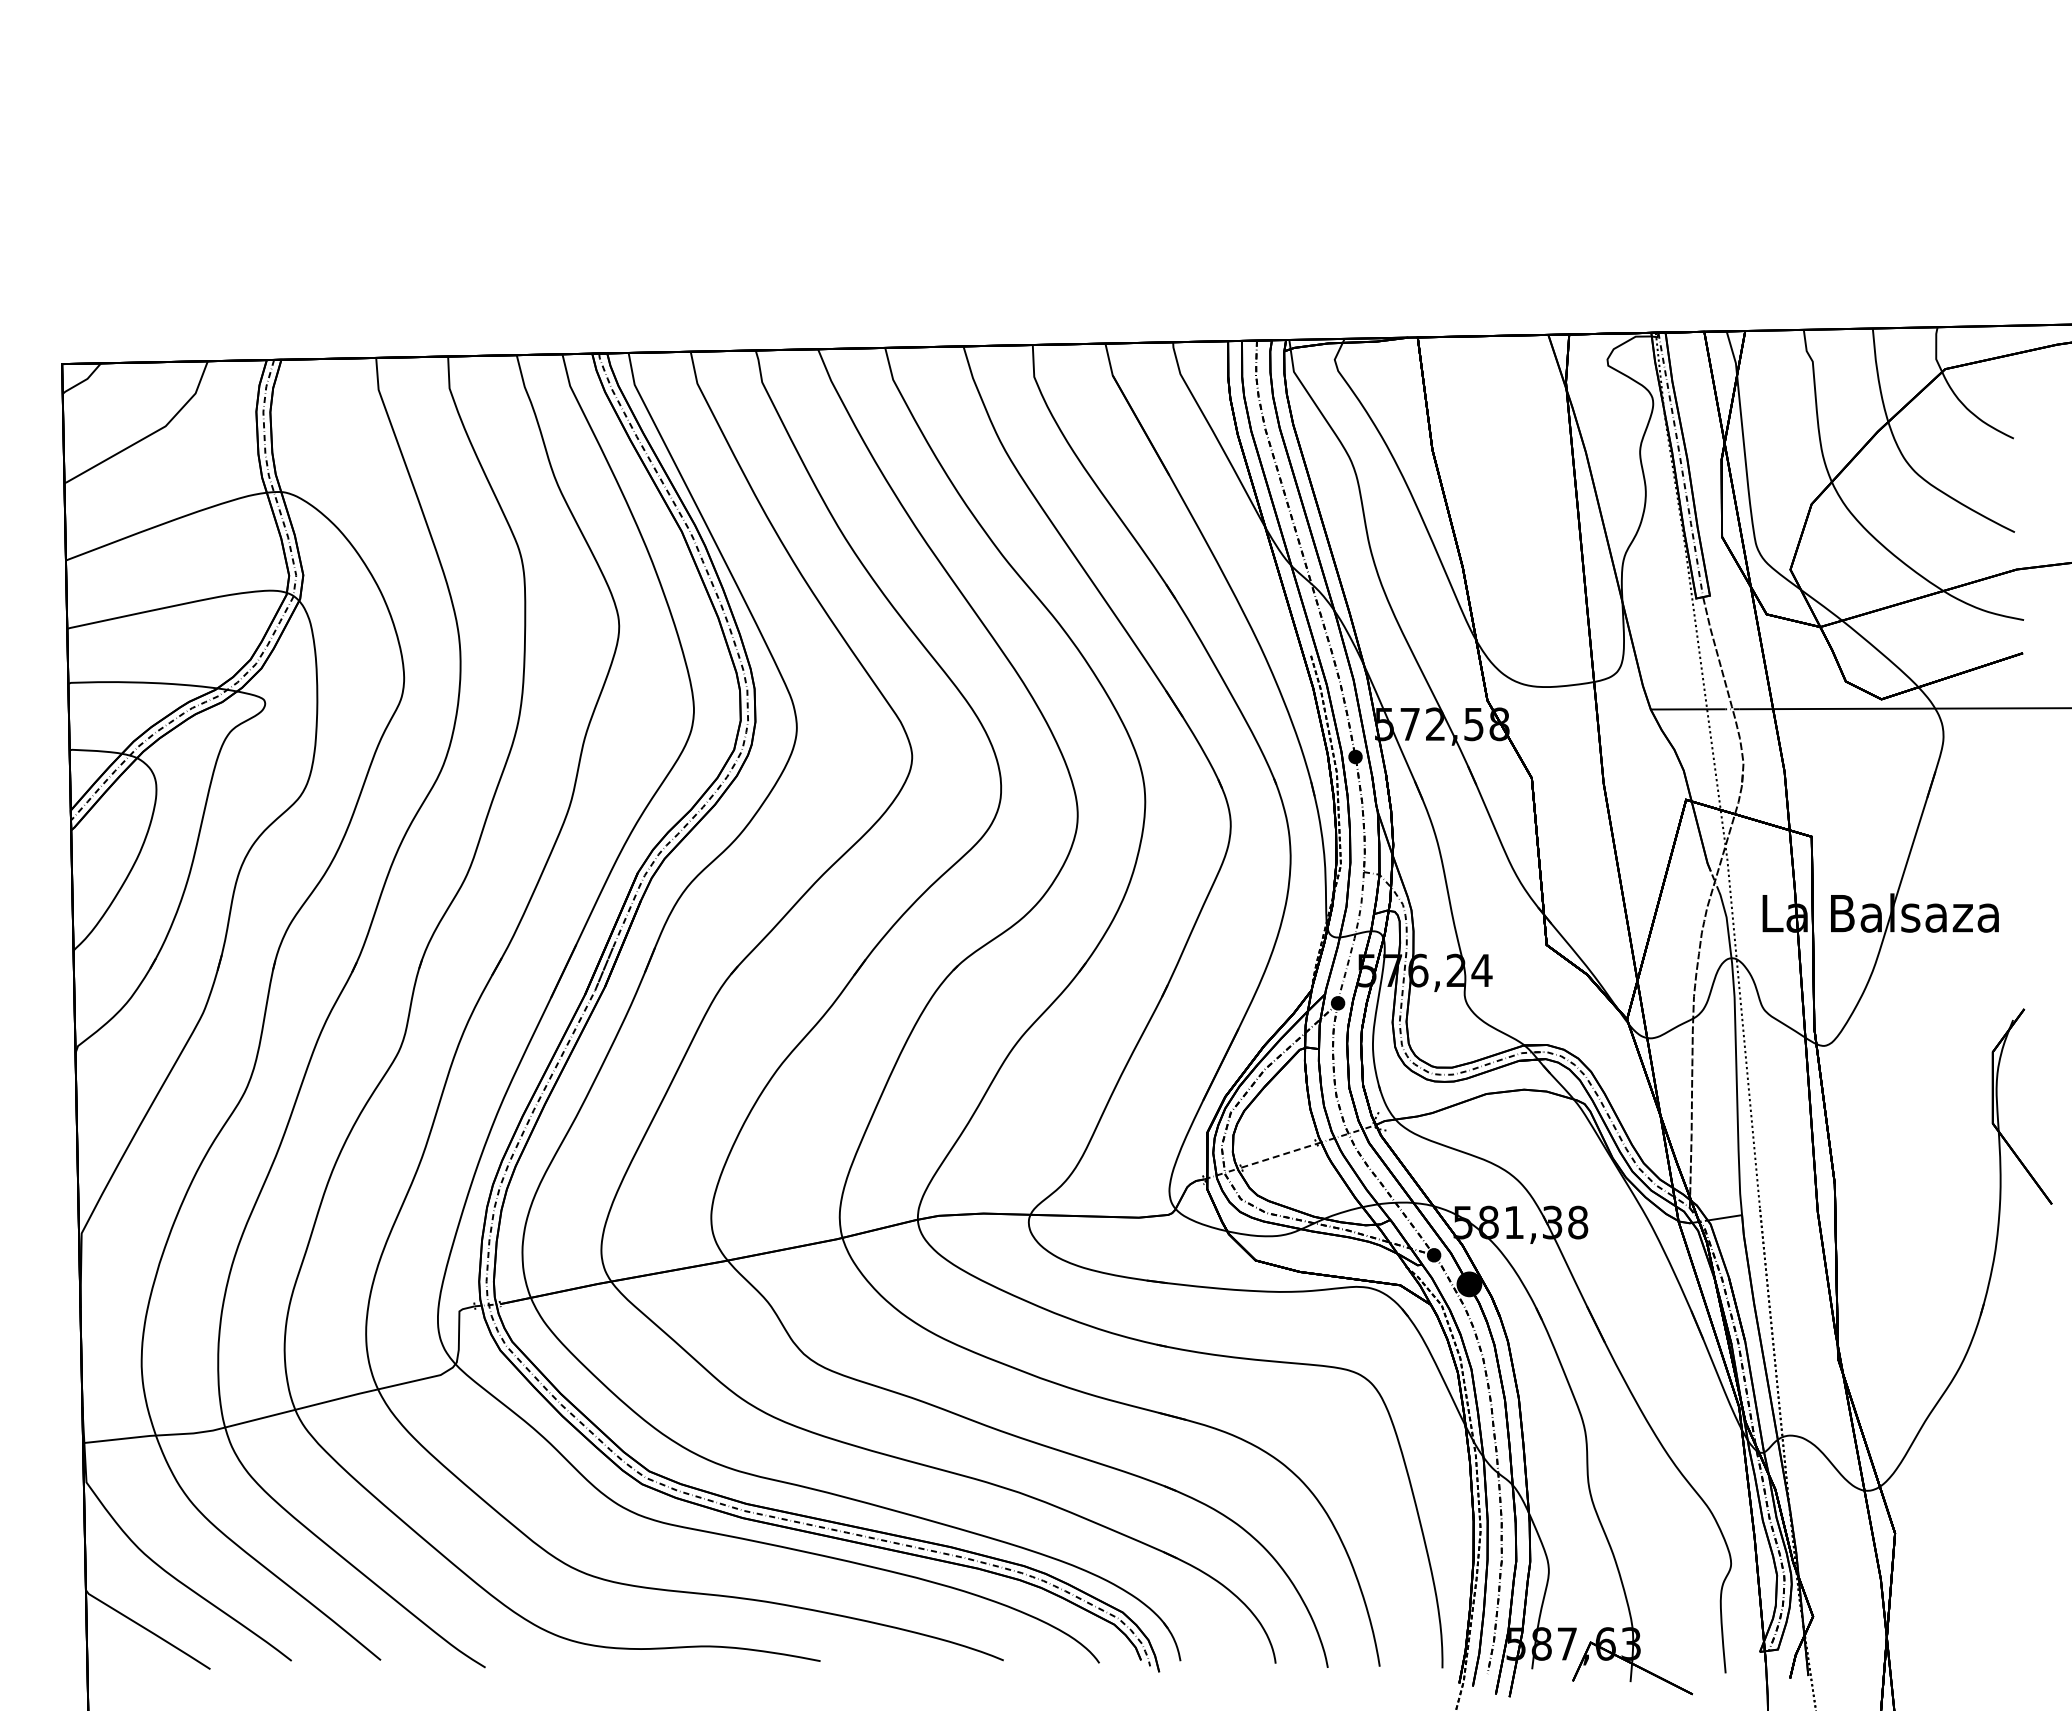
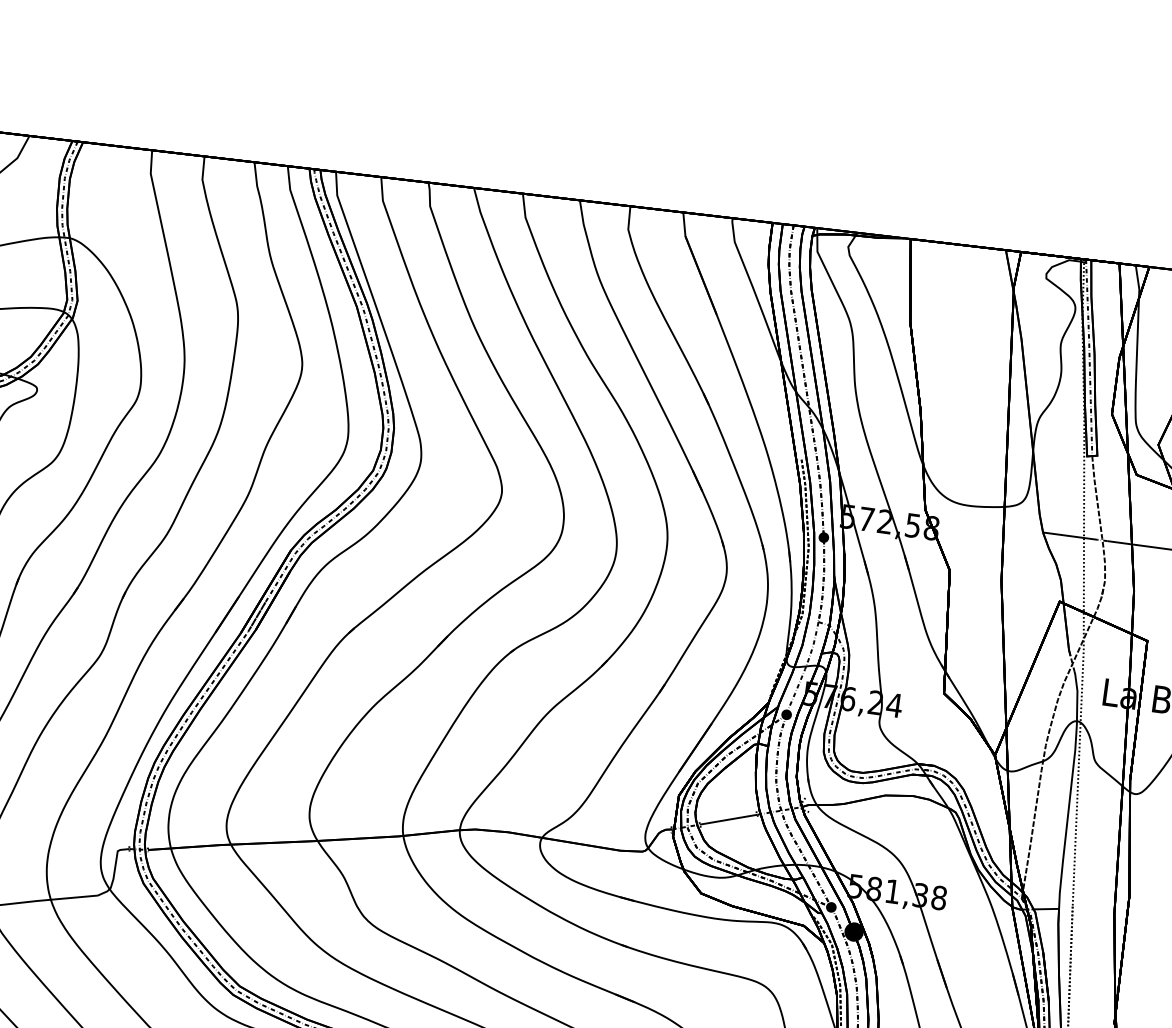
line: (1279, 1155) -> (728, 819), dashed -> solid

